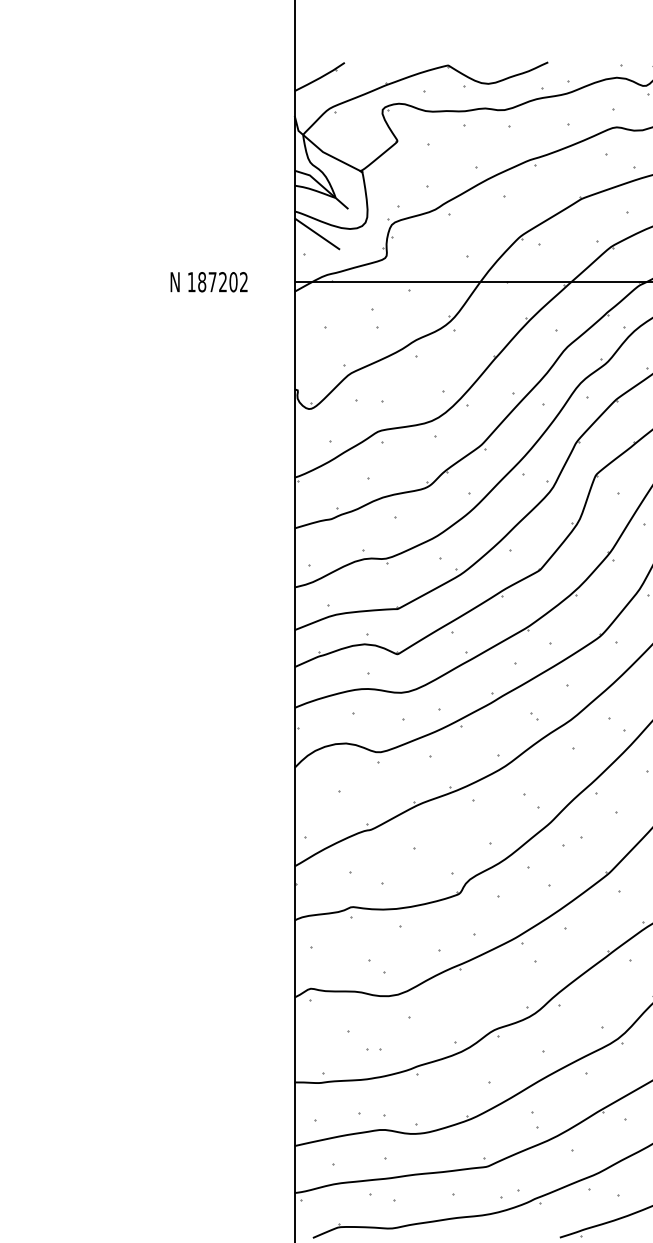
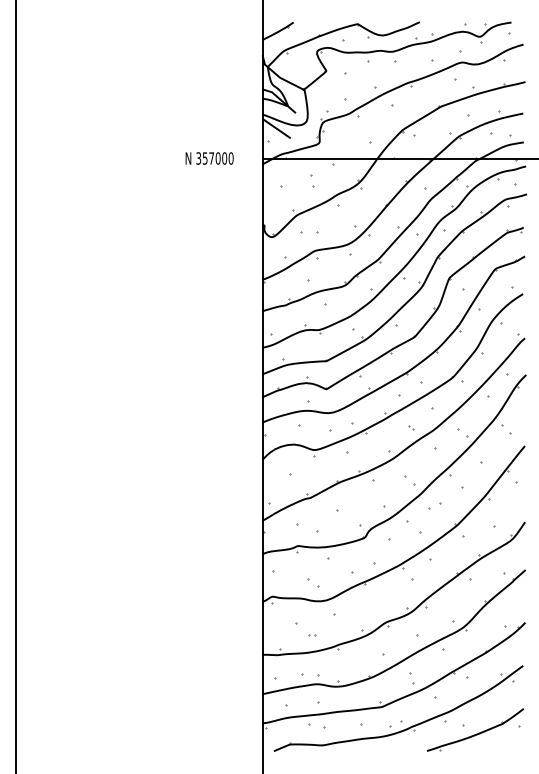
text: (217, 282) -> (214, 158), 187202 -> 357000
part: (375, 1051) -> (312, 635), size x0.62

